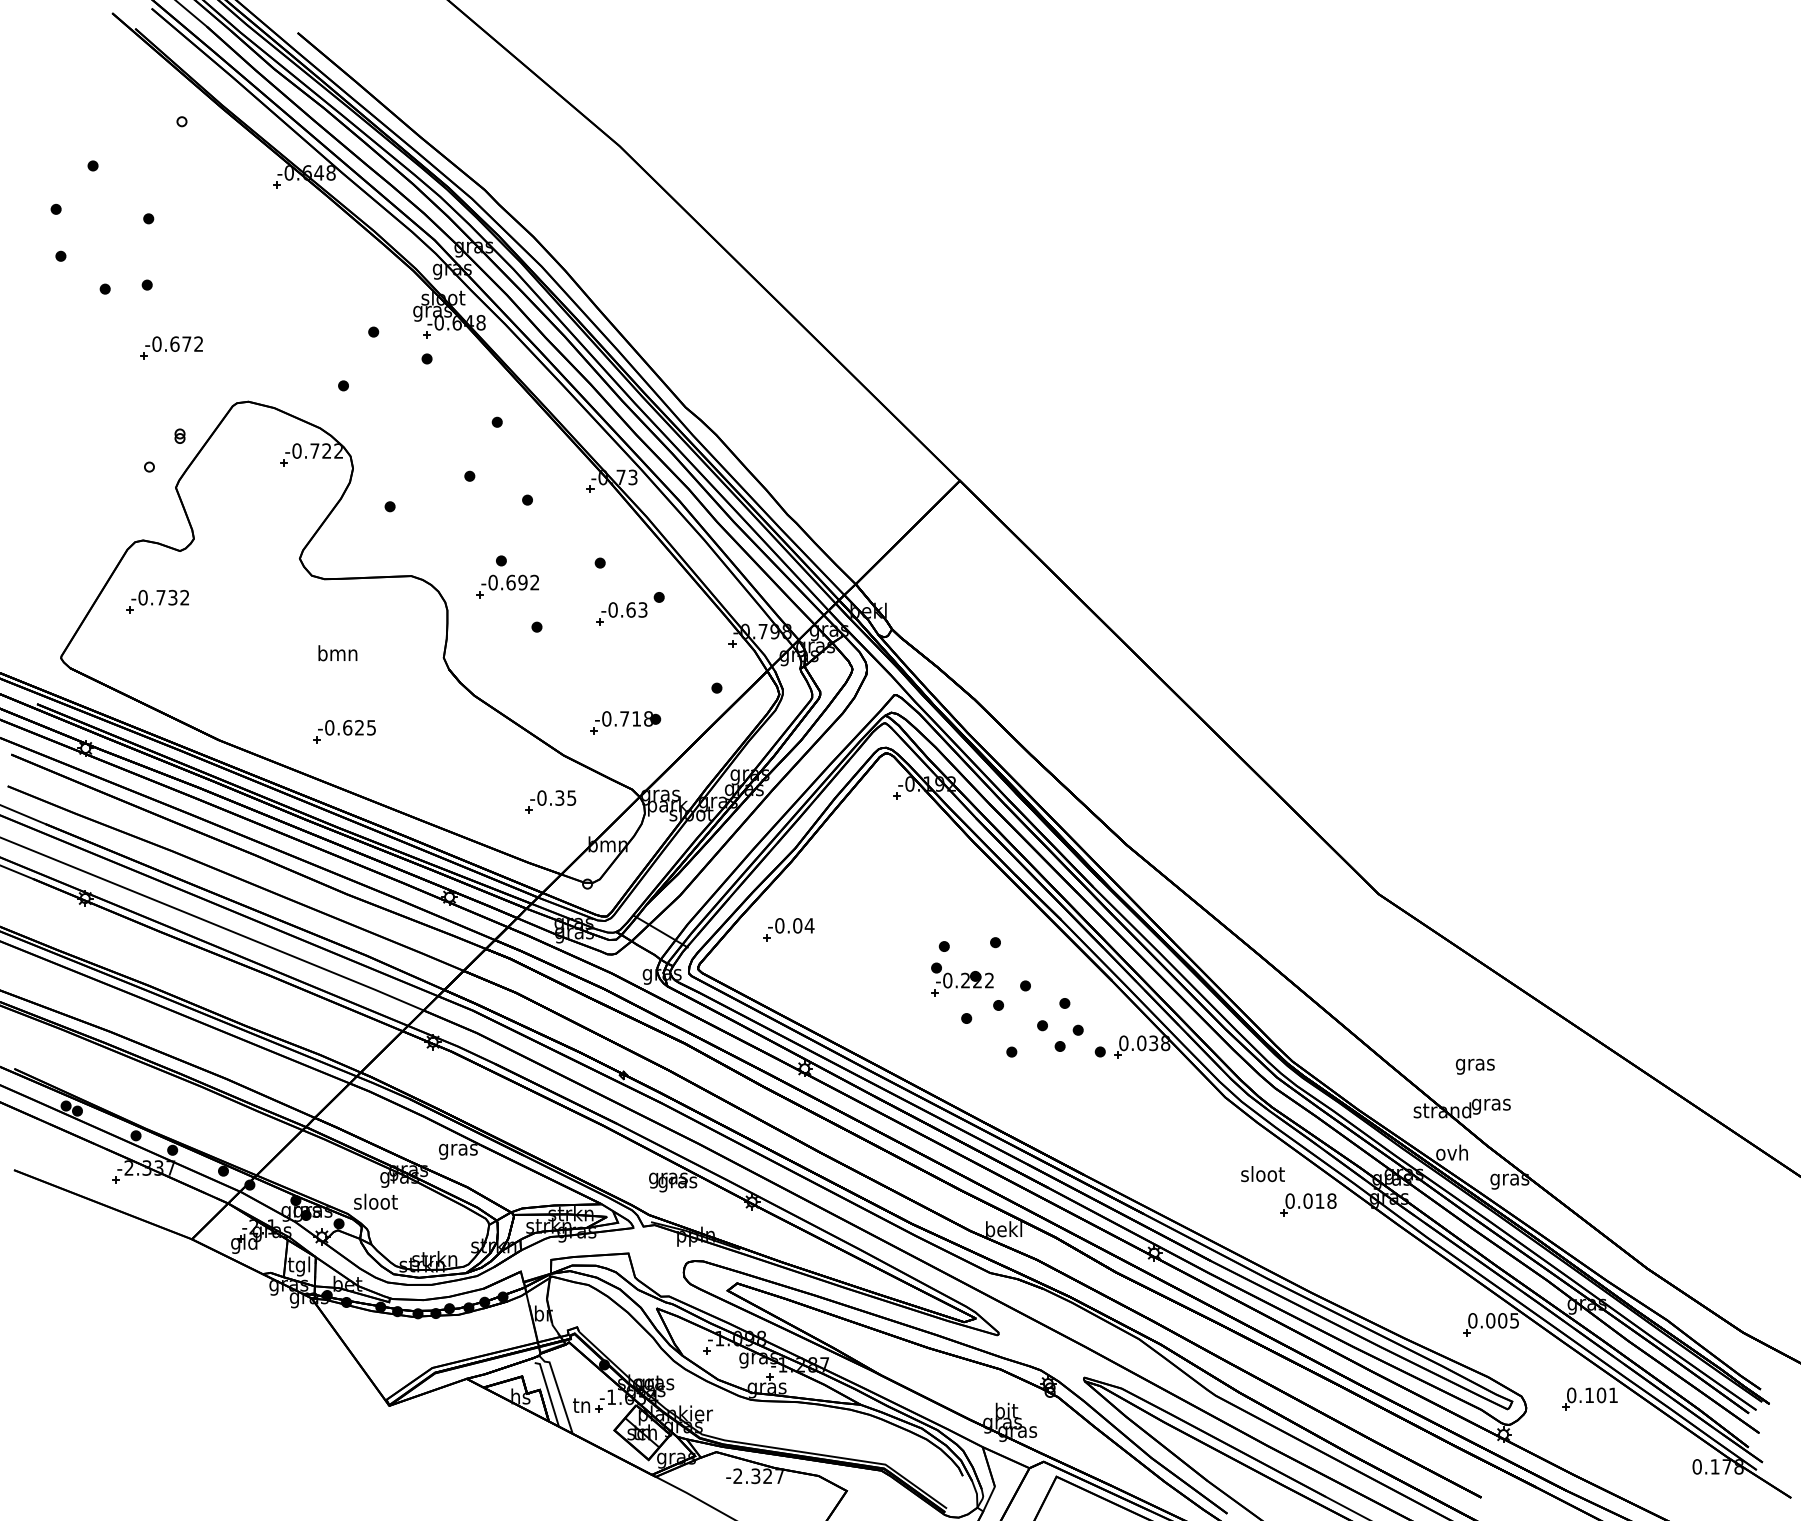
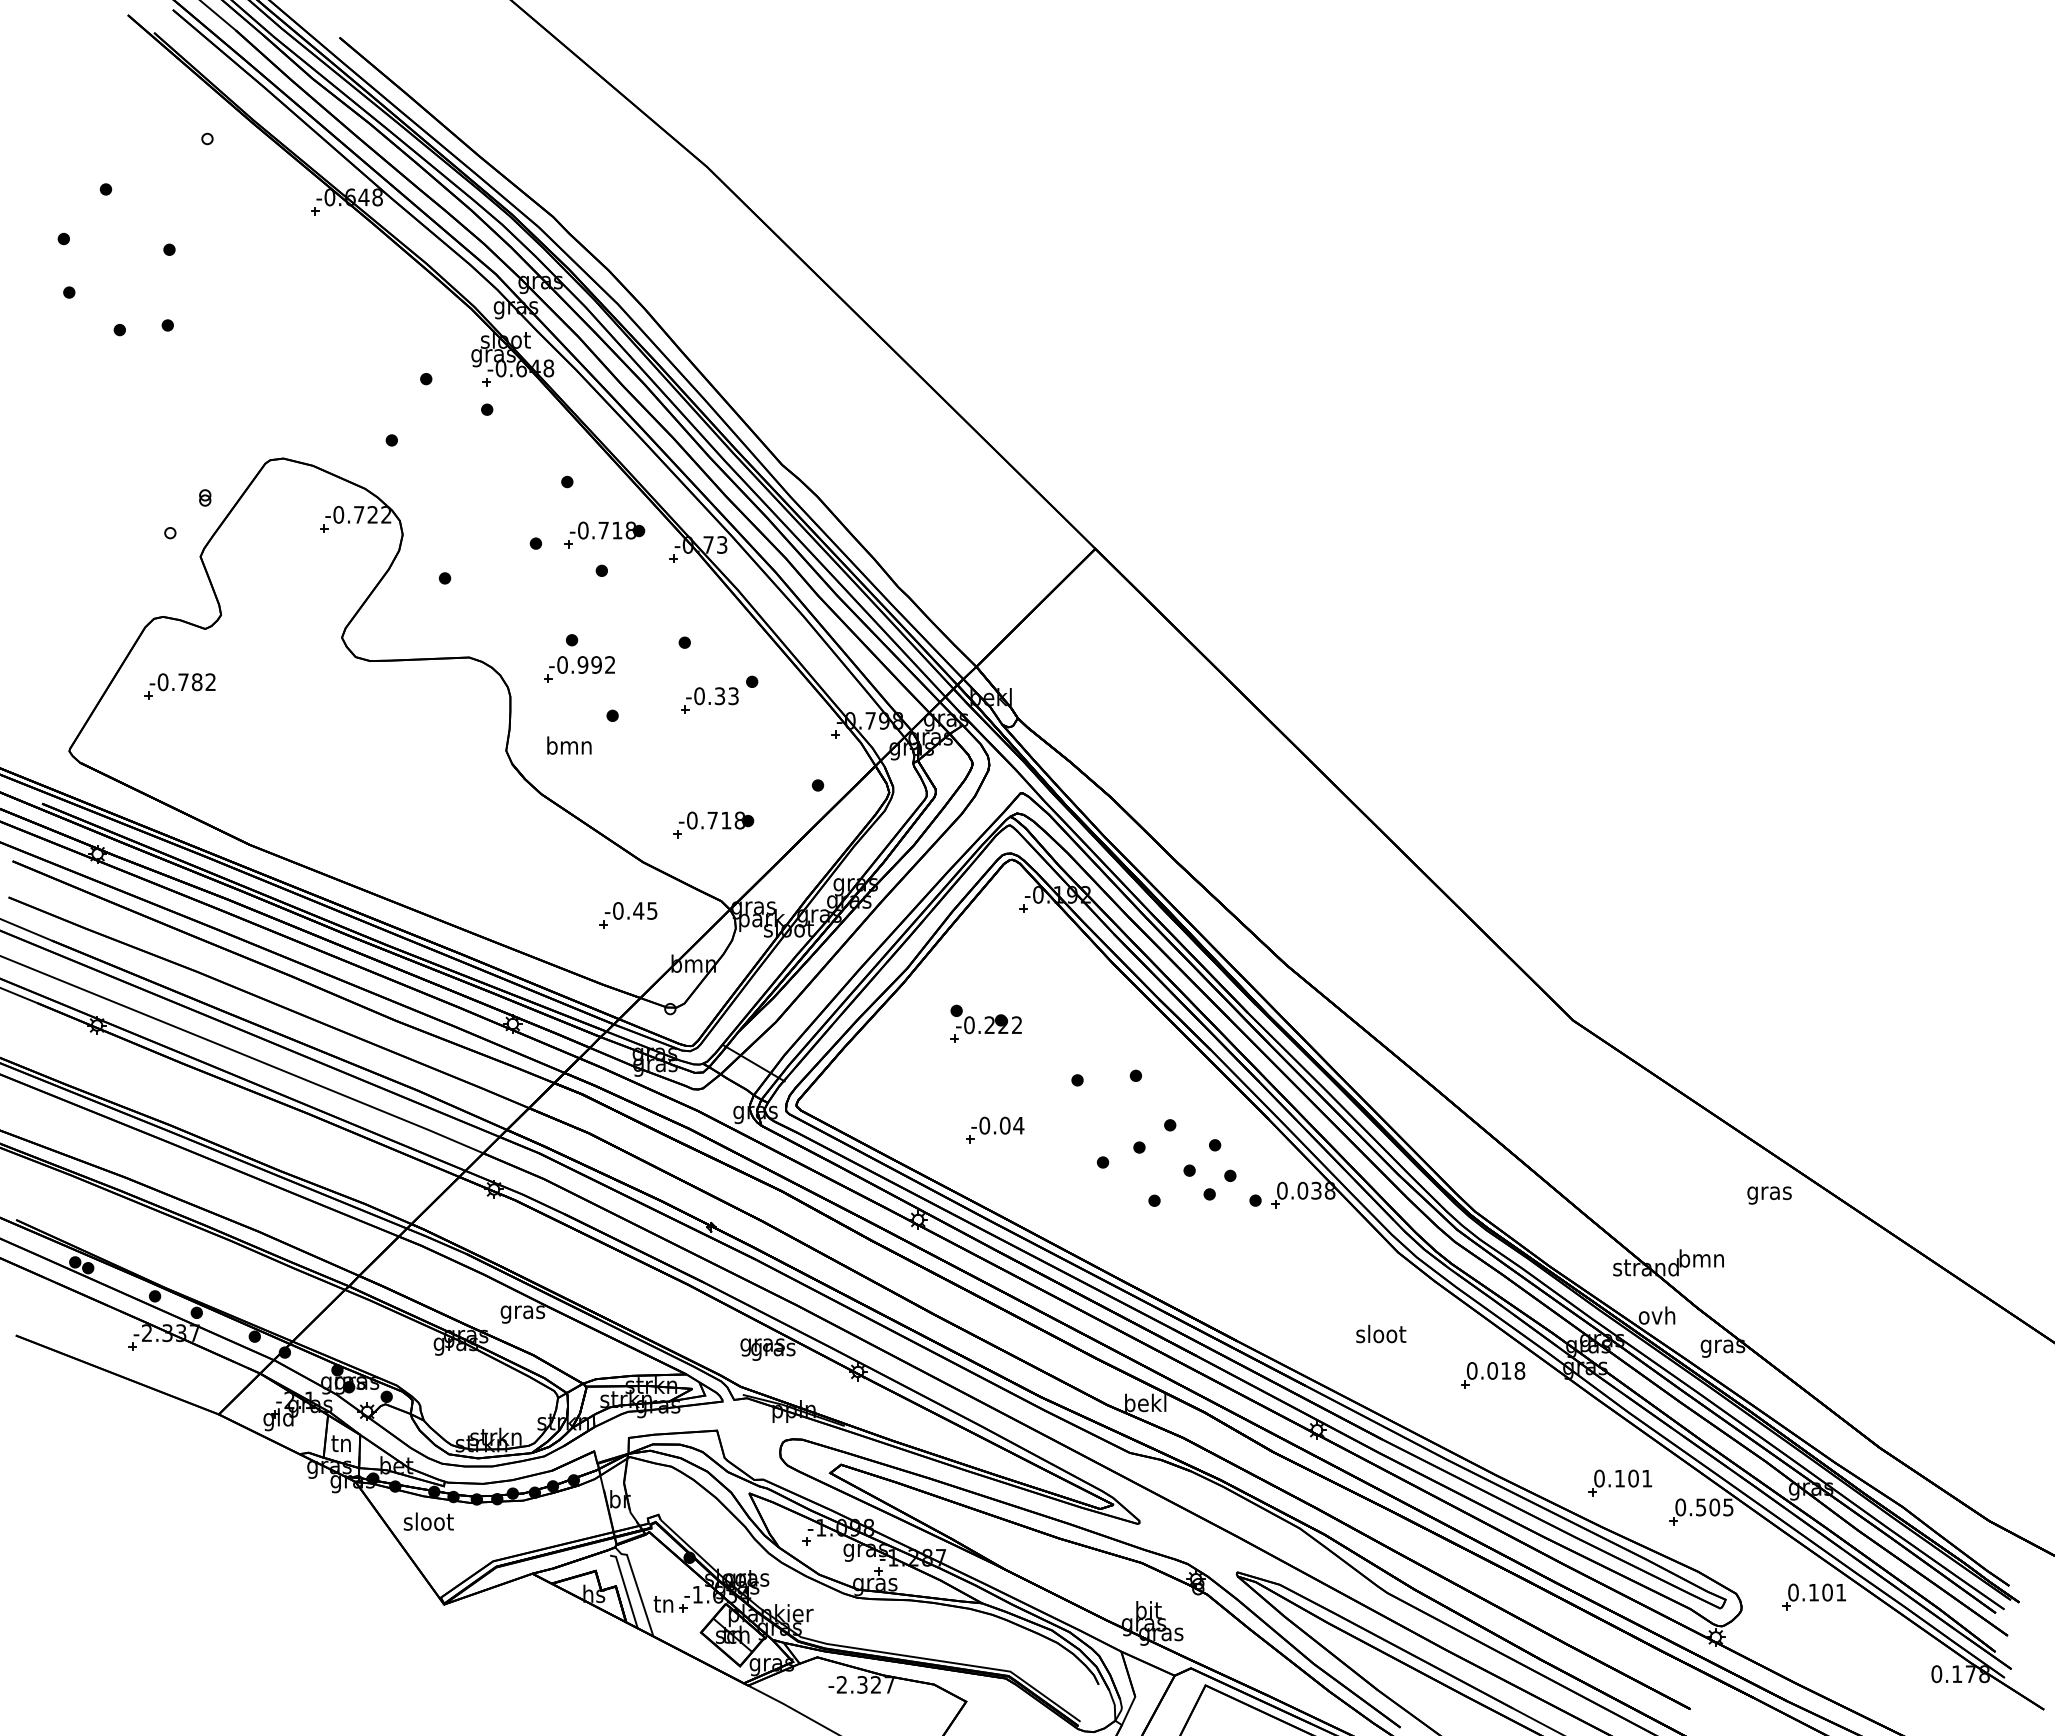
part: (171, 348) -> (195, 397), removed
part: (529, 468) -> (604, 534), added
text: (510, 582) -> (582, 664), -0.692 -> -0.992
text: (173, 597) -> (197, 682), -0.732 -> -0.782
text: (630, 610) -> (719, 696), -0.63 -> -0.33
text: (337, 653) -> (569, 745), moved
part: (344, 731) -> (392, 834), removed
text: (559, 797) -> (638, 910), -0.35 -> -0.45
part: (789, 929) -> (995, 1129), moved
part: (961, 979) -> (985, 1023), moved
text: (1475, 1066) -> (1769, 1195), moved
text: (1491, 1104) -> (1701, 1260), gras -> bmn
text: (1263, 1173) -> (1381, 1333), moved
text: (375, 1201) -> (428, 1521), moved
text: (298, 1266) -> (340, 1445), tgl -> tn
part: (1420, 1298) -> (1620, 1482), added
text: (1490, 1320) -> (1700, 1507), 0.005 -> 0.505

